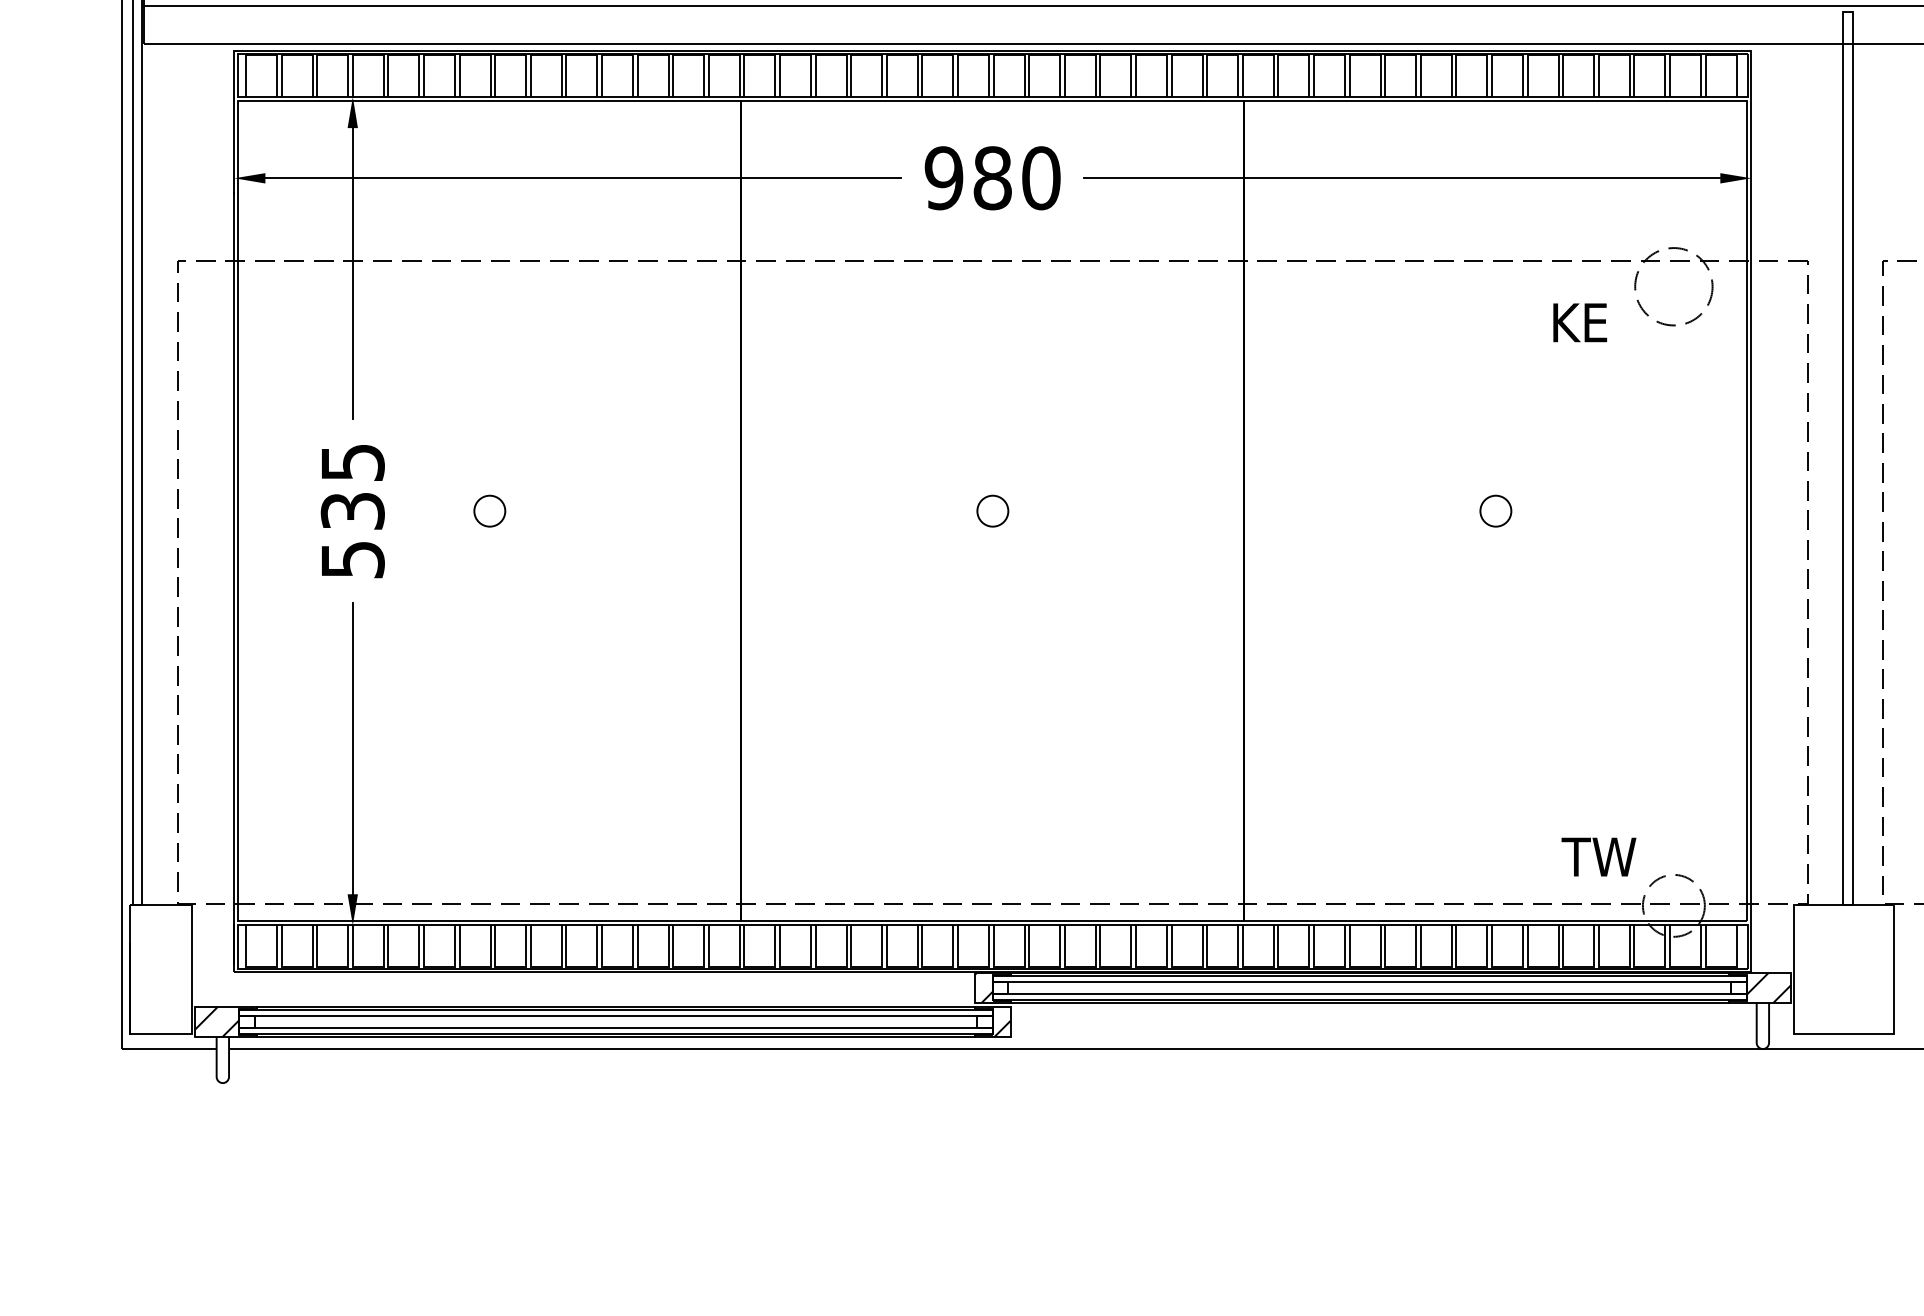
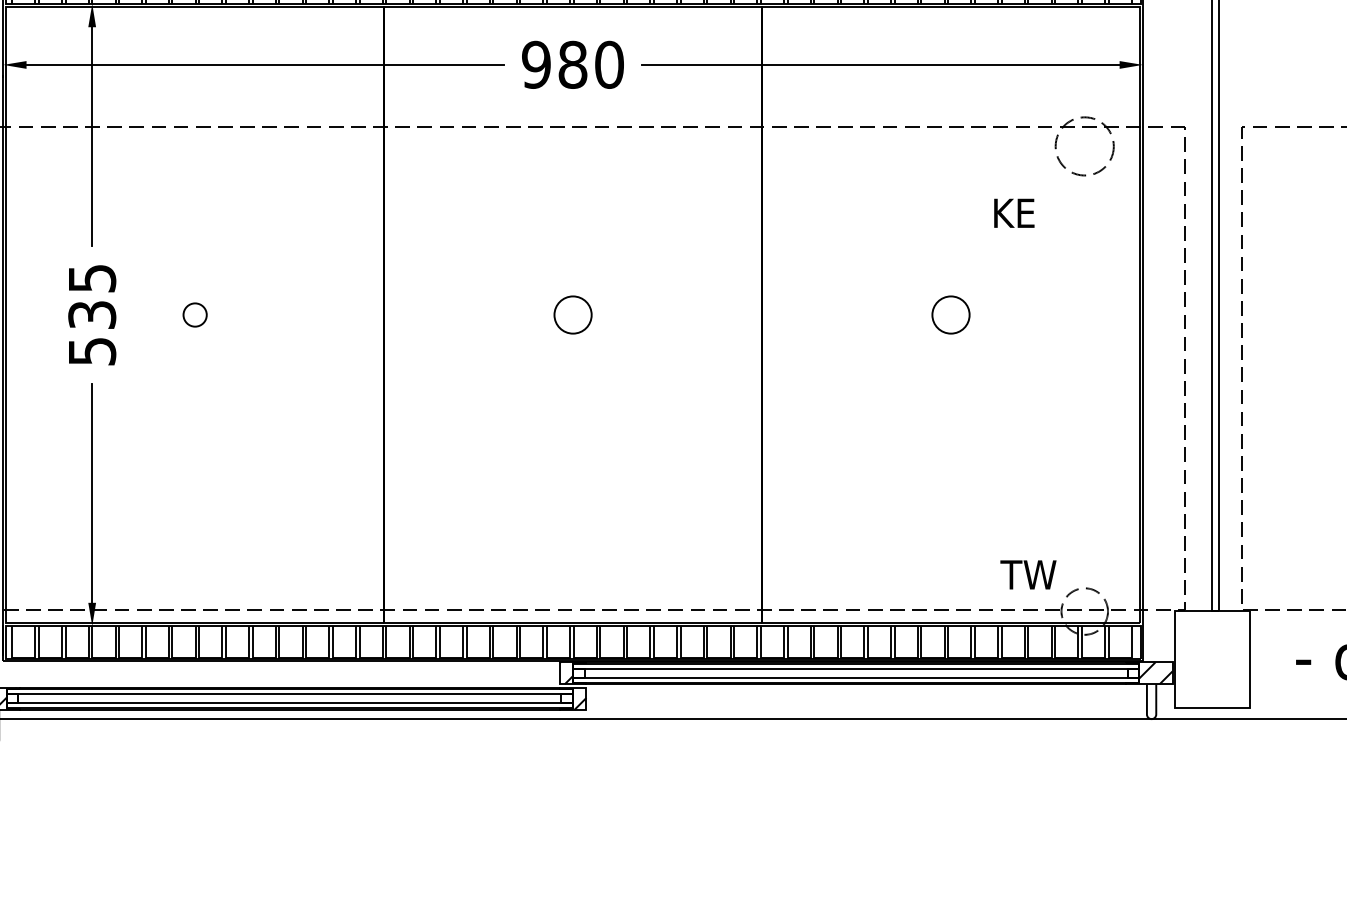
text: (1580, 322) -> (1014, 213), moved
circle: (992, 510) -> (572, 314), size x1.6
circle: (1495, 510) -> (950, 314), size x1.6

